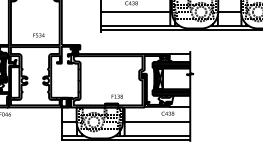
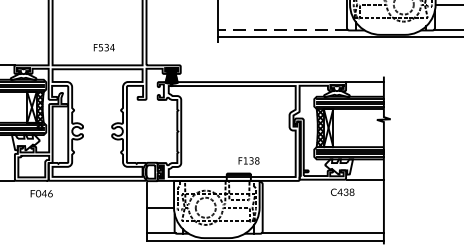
line: (135, 12) -> (282, 5), removed
line: (135, 25) -> (282, 29), solid -> dashed
line: (157, 122) -> (323, 208), removed

